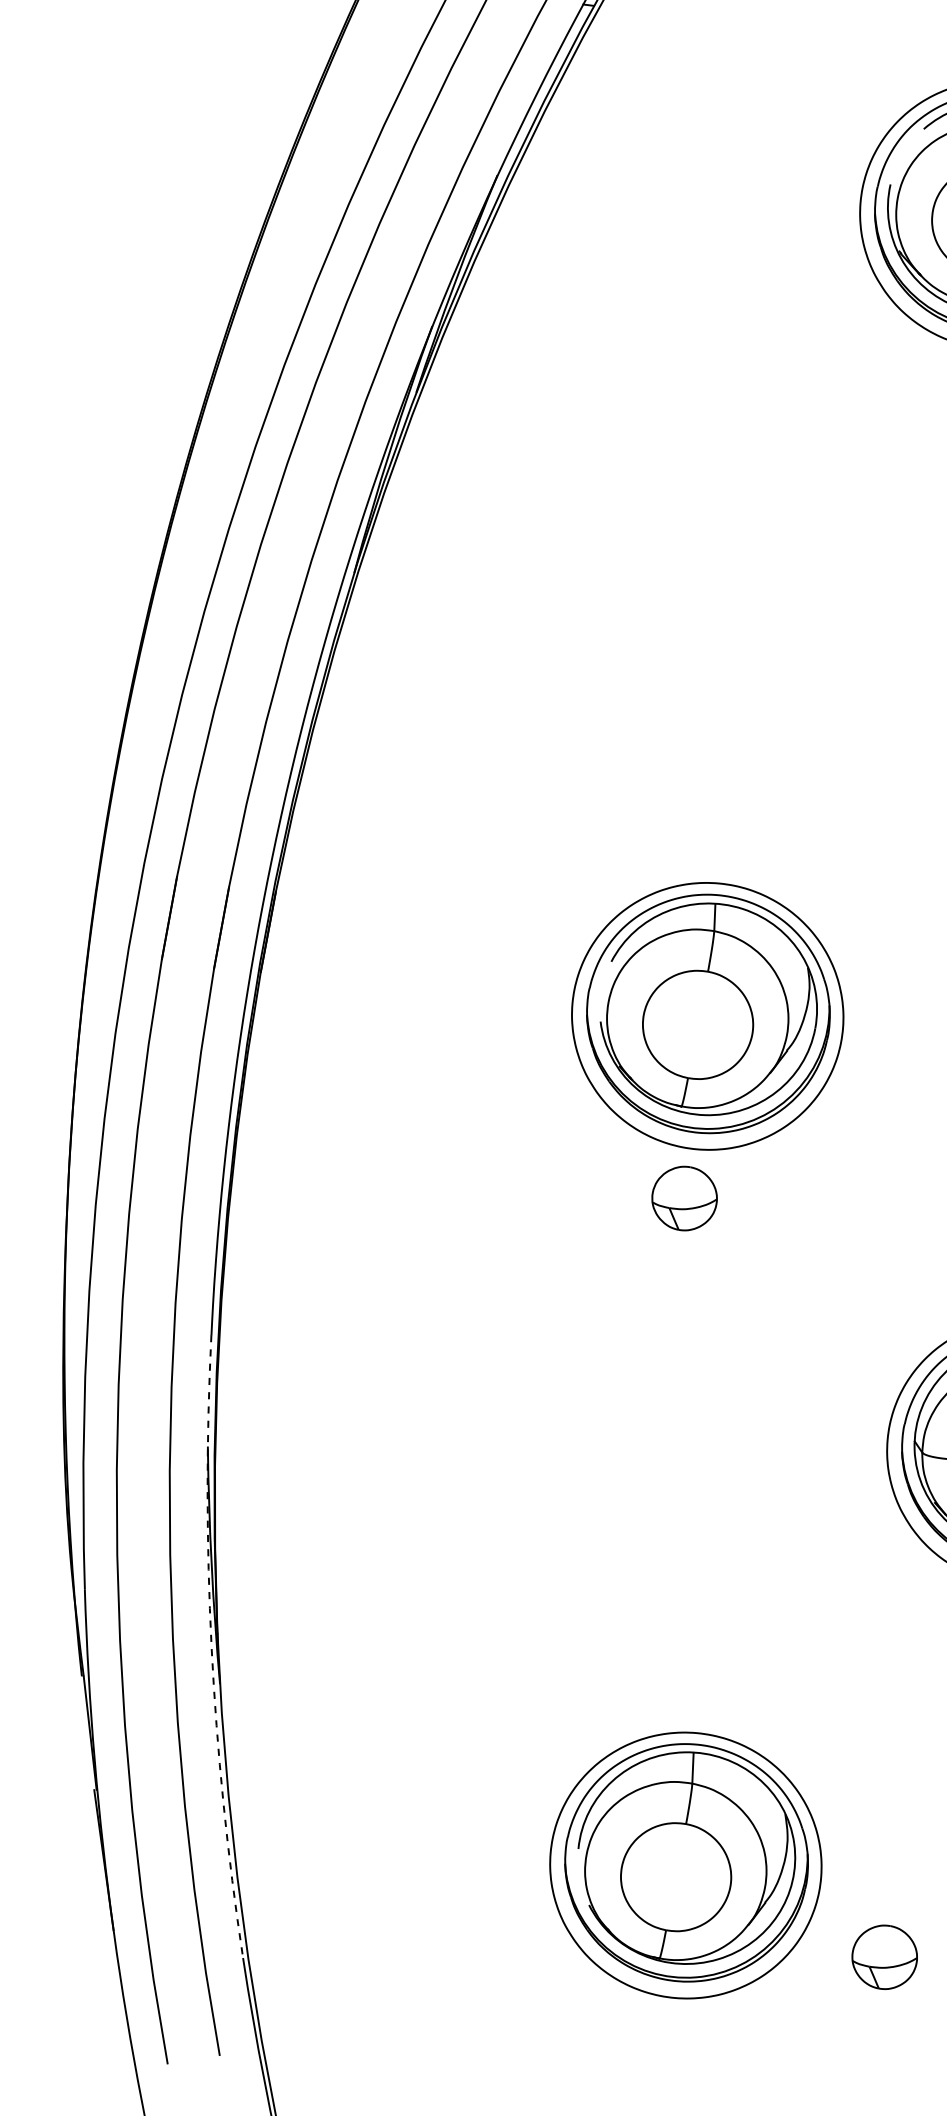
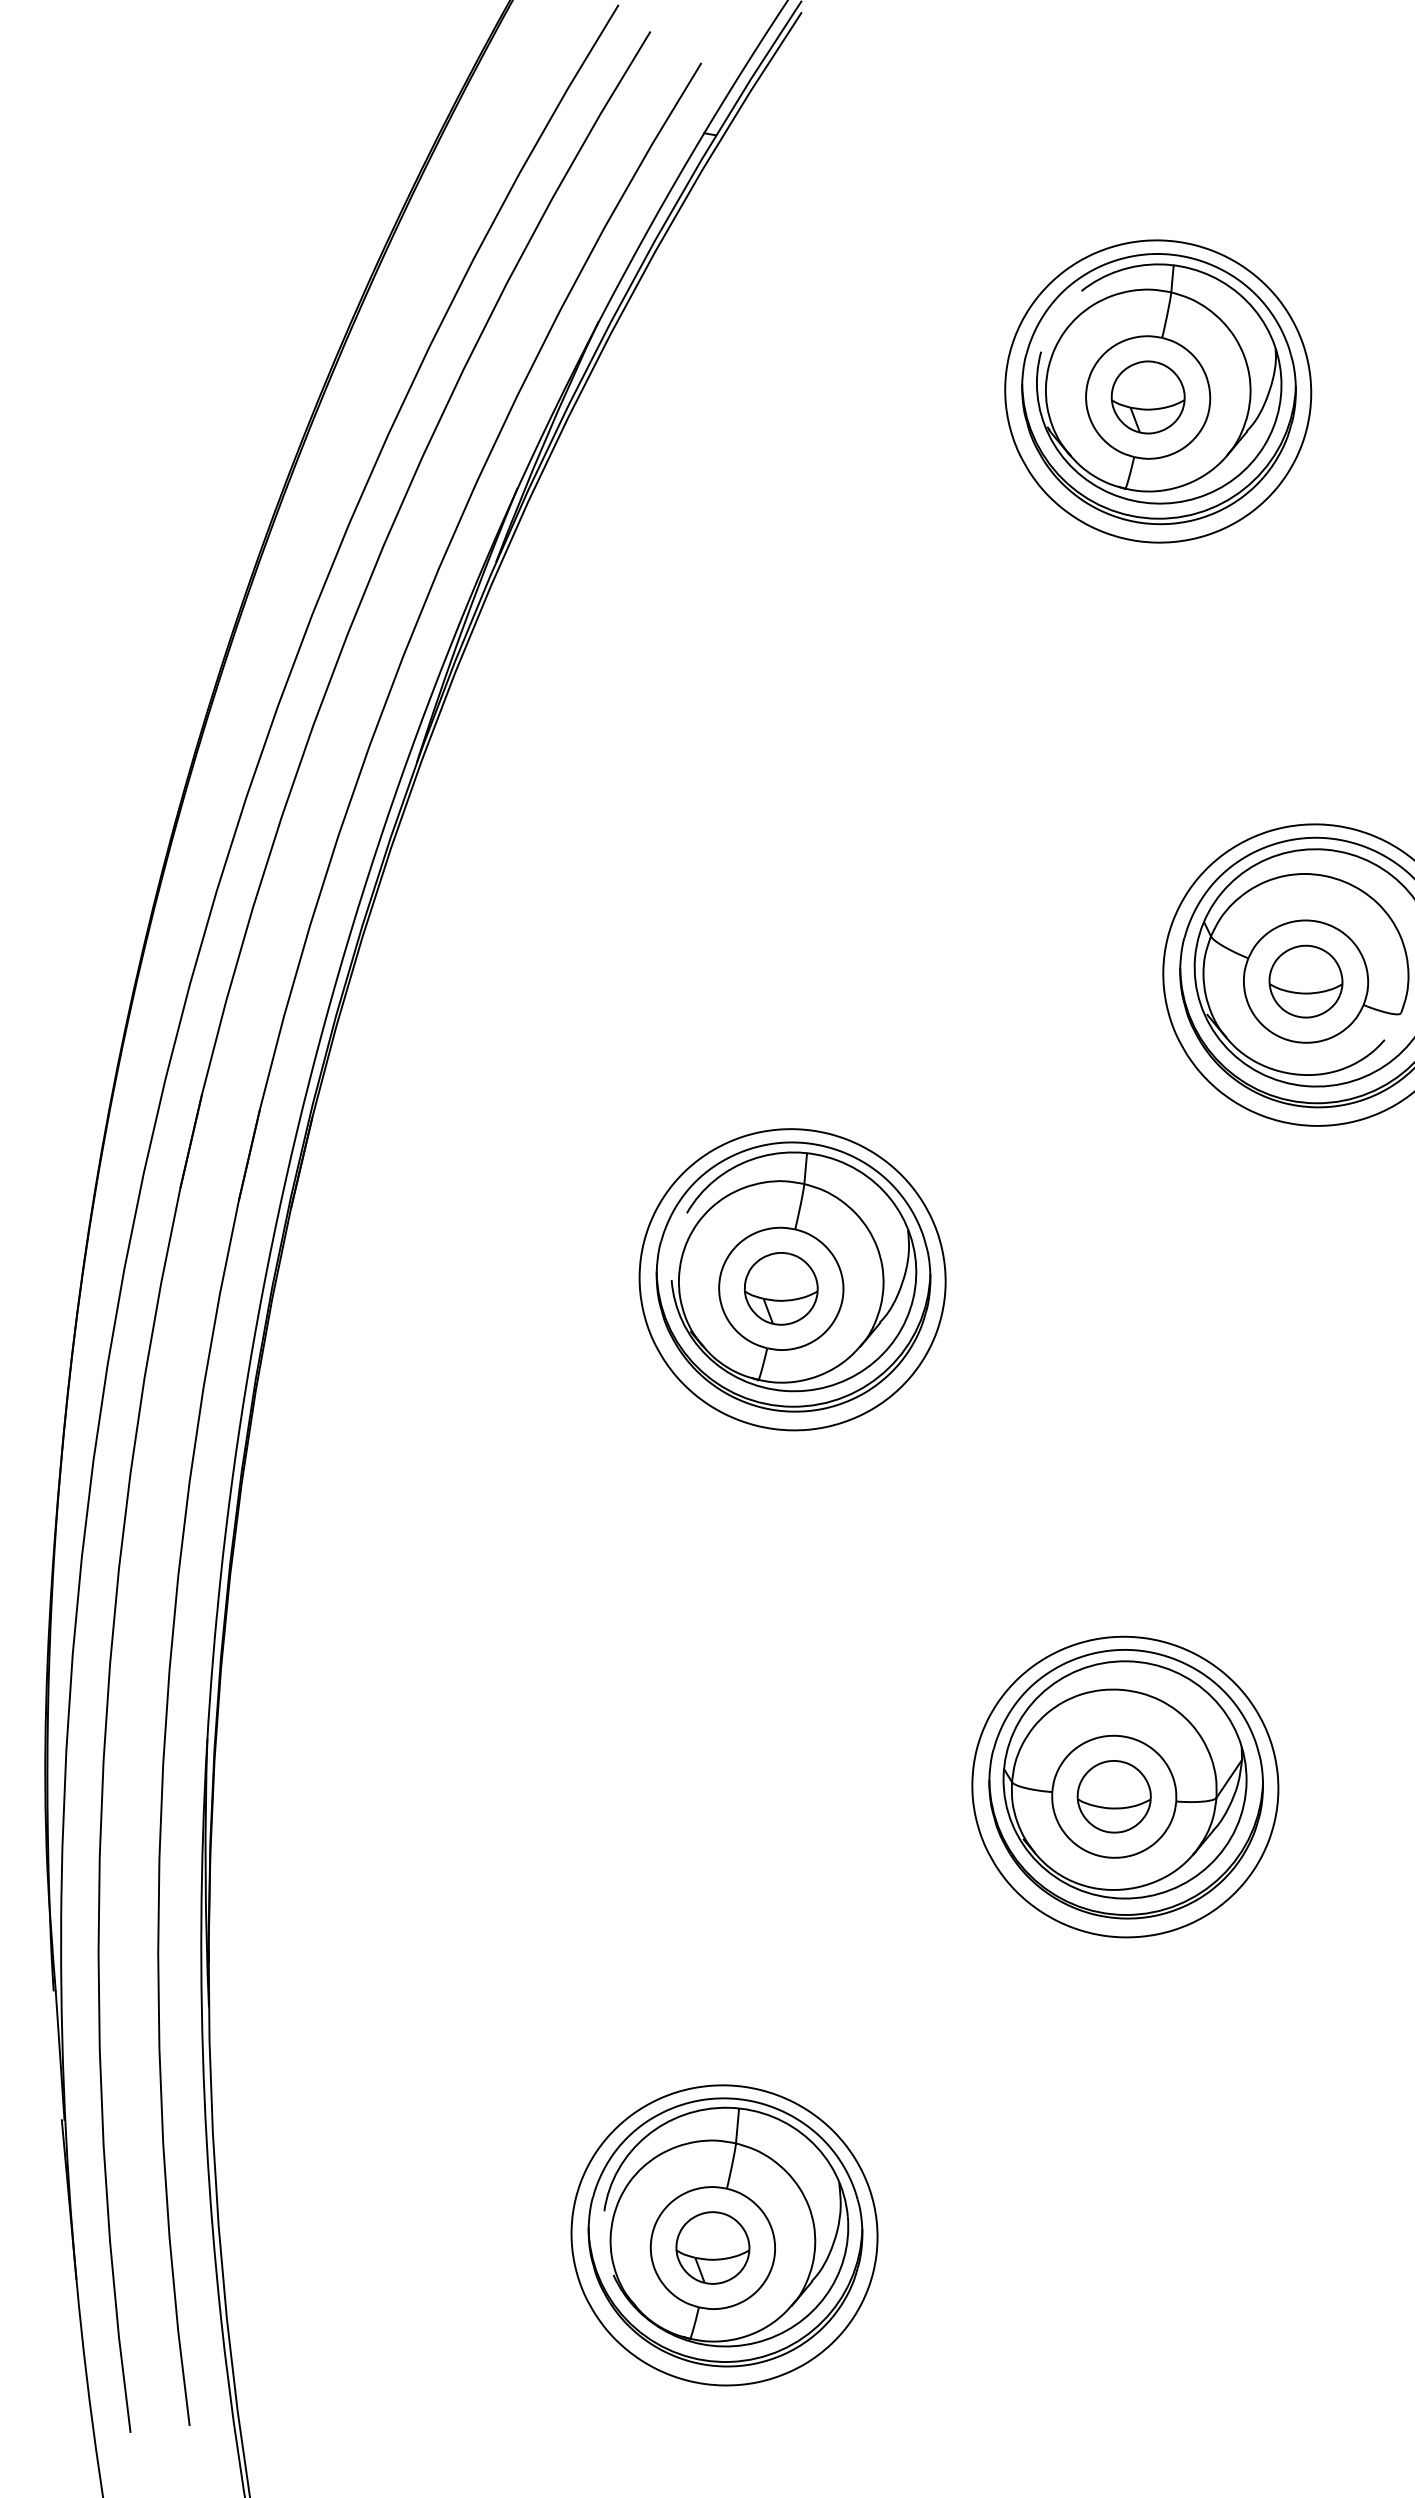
part: (683, 1198) -> (780, 1288), moved
arc: (211, 1647) -> (201, 1965), dashed -> solid
part: (884, 1956) -> (712, 2247), moved

